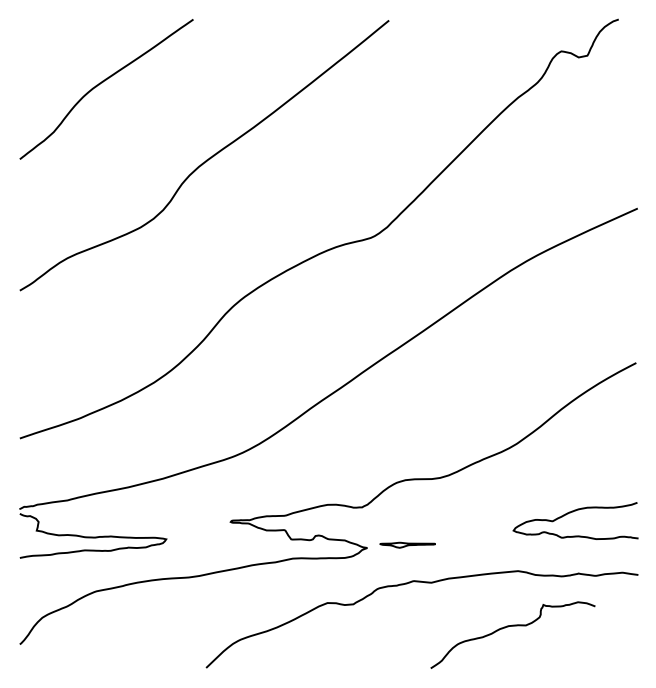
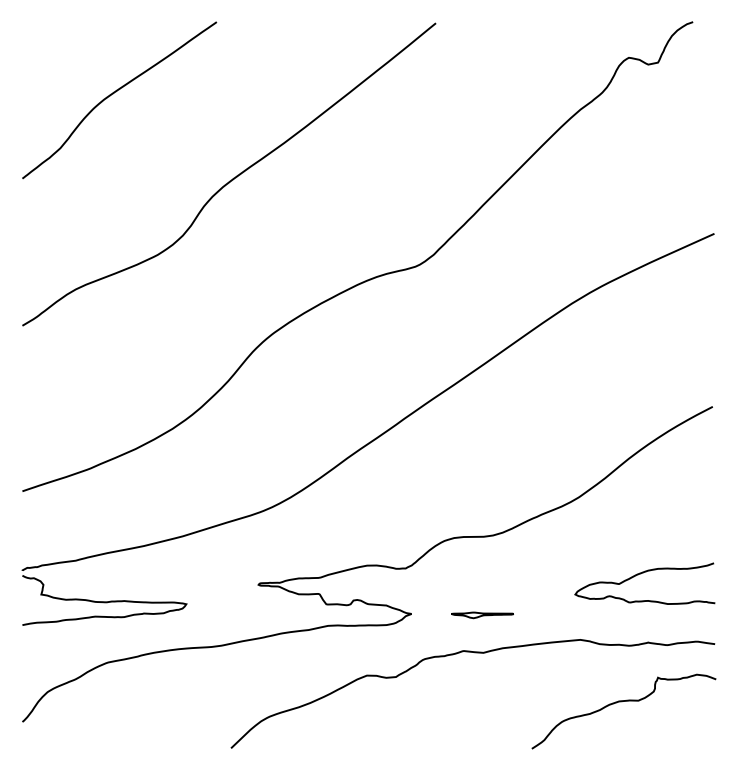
part: (407, 544) -> (482, 614), moved
curve: (512, 626) -> (623, 701), moved

